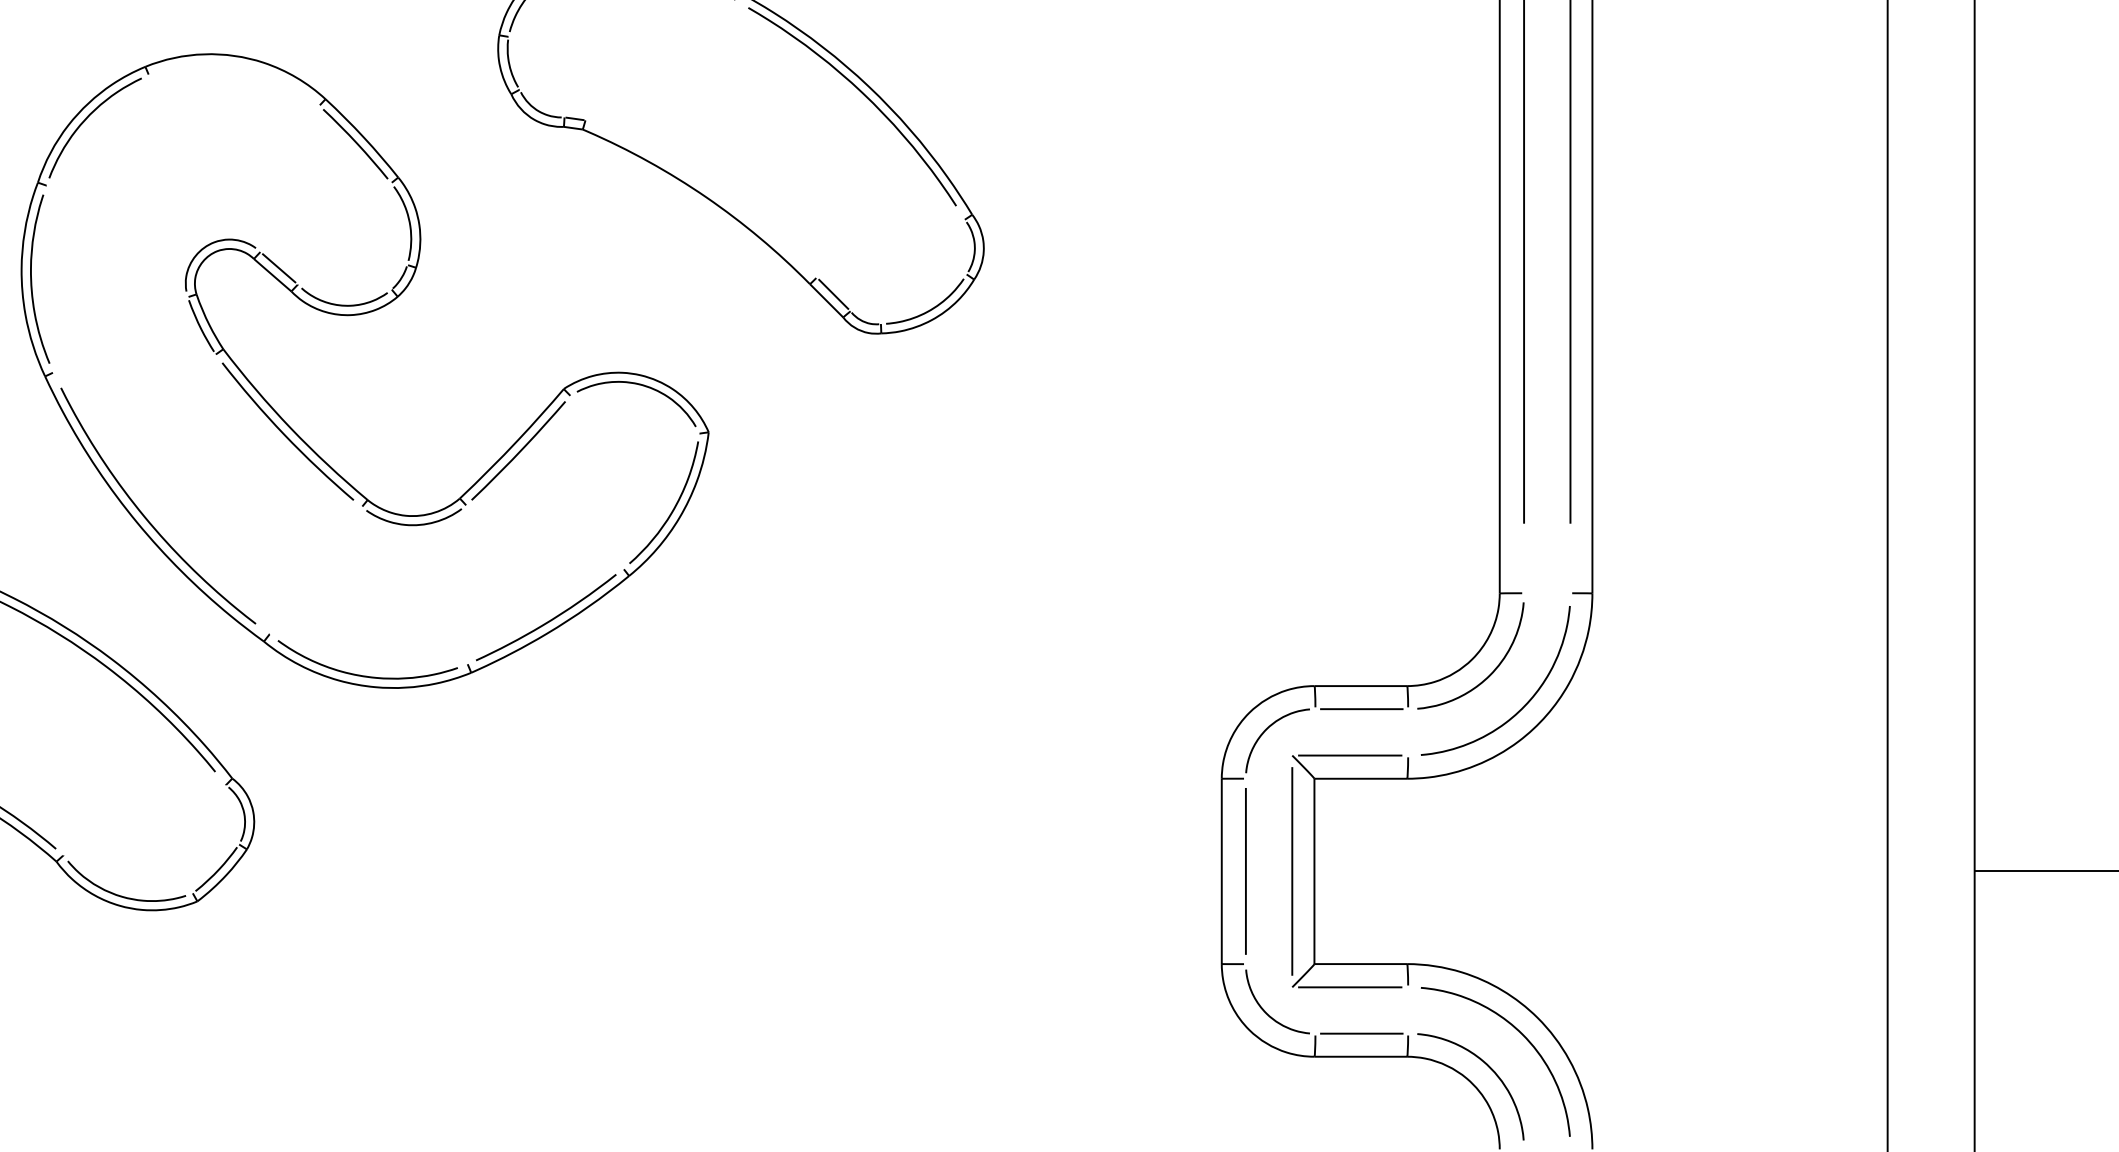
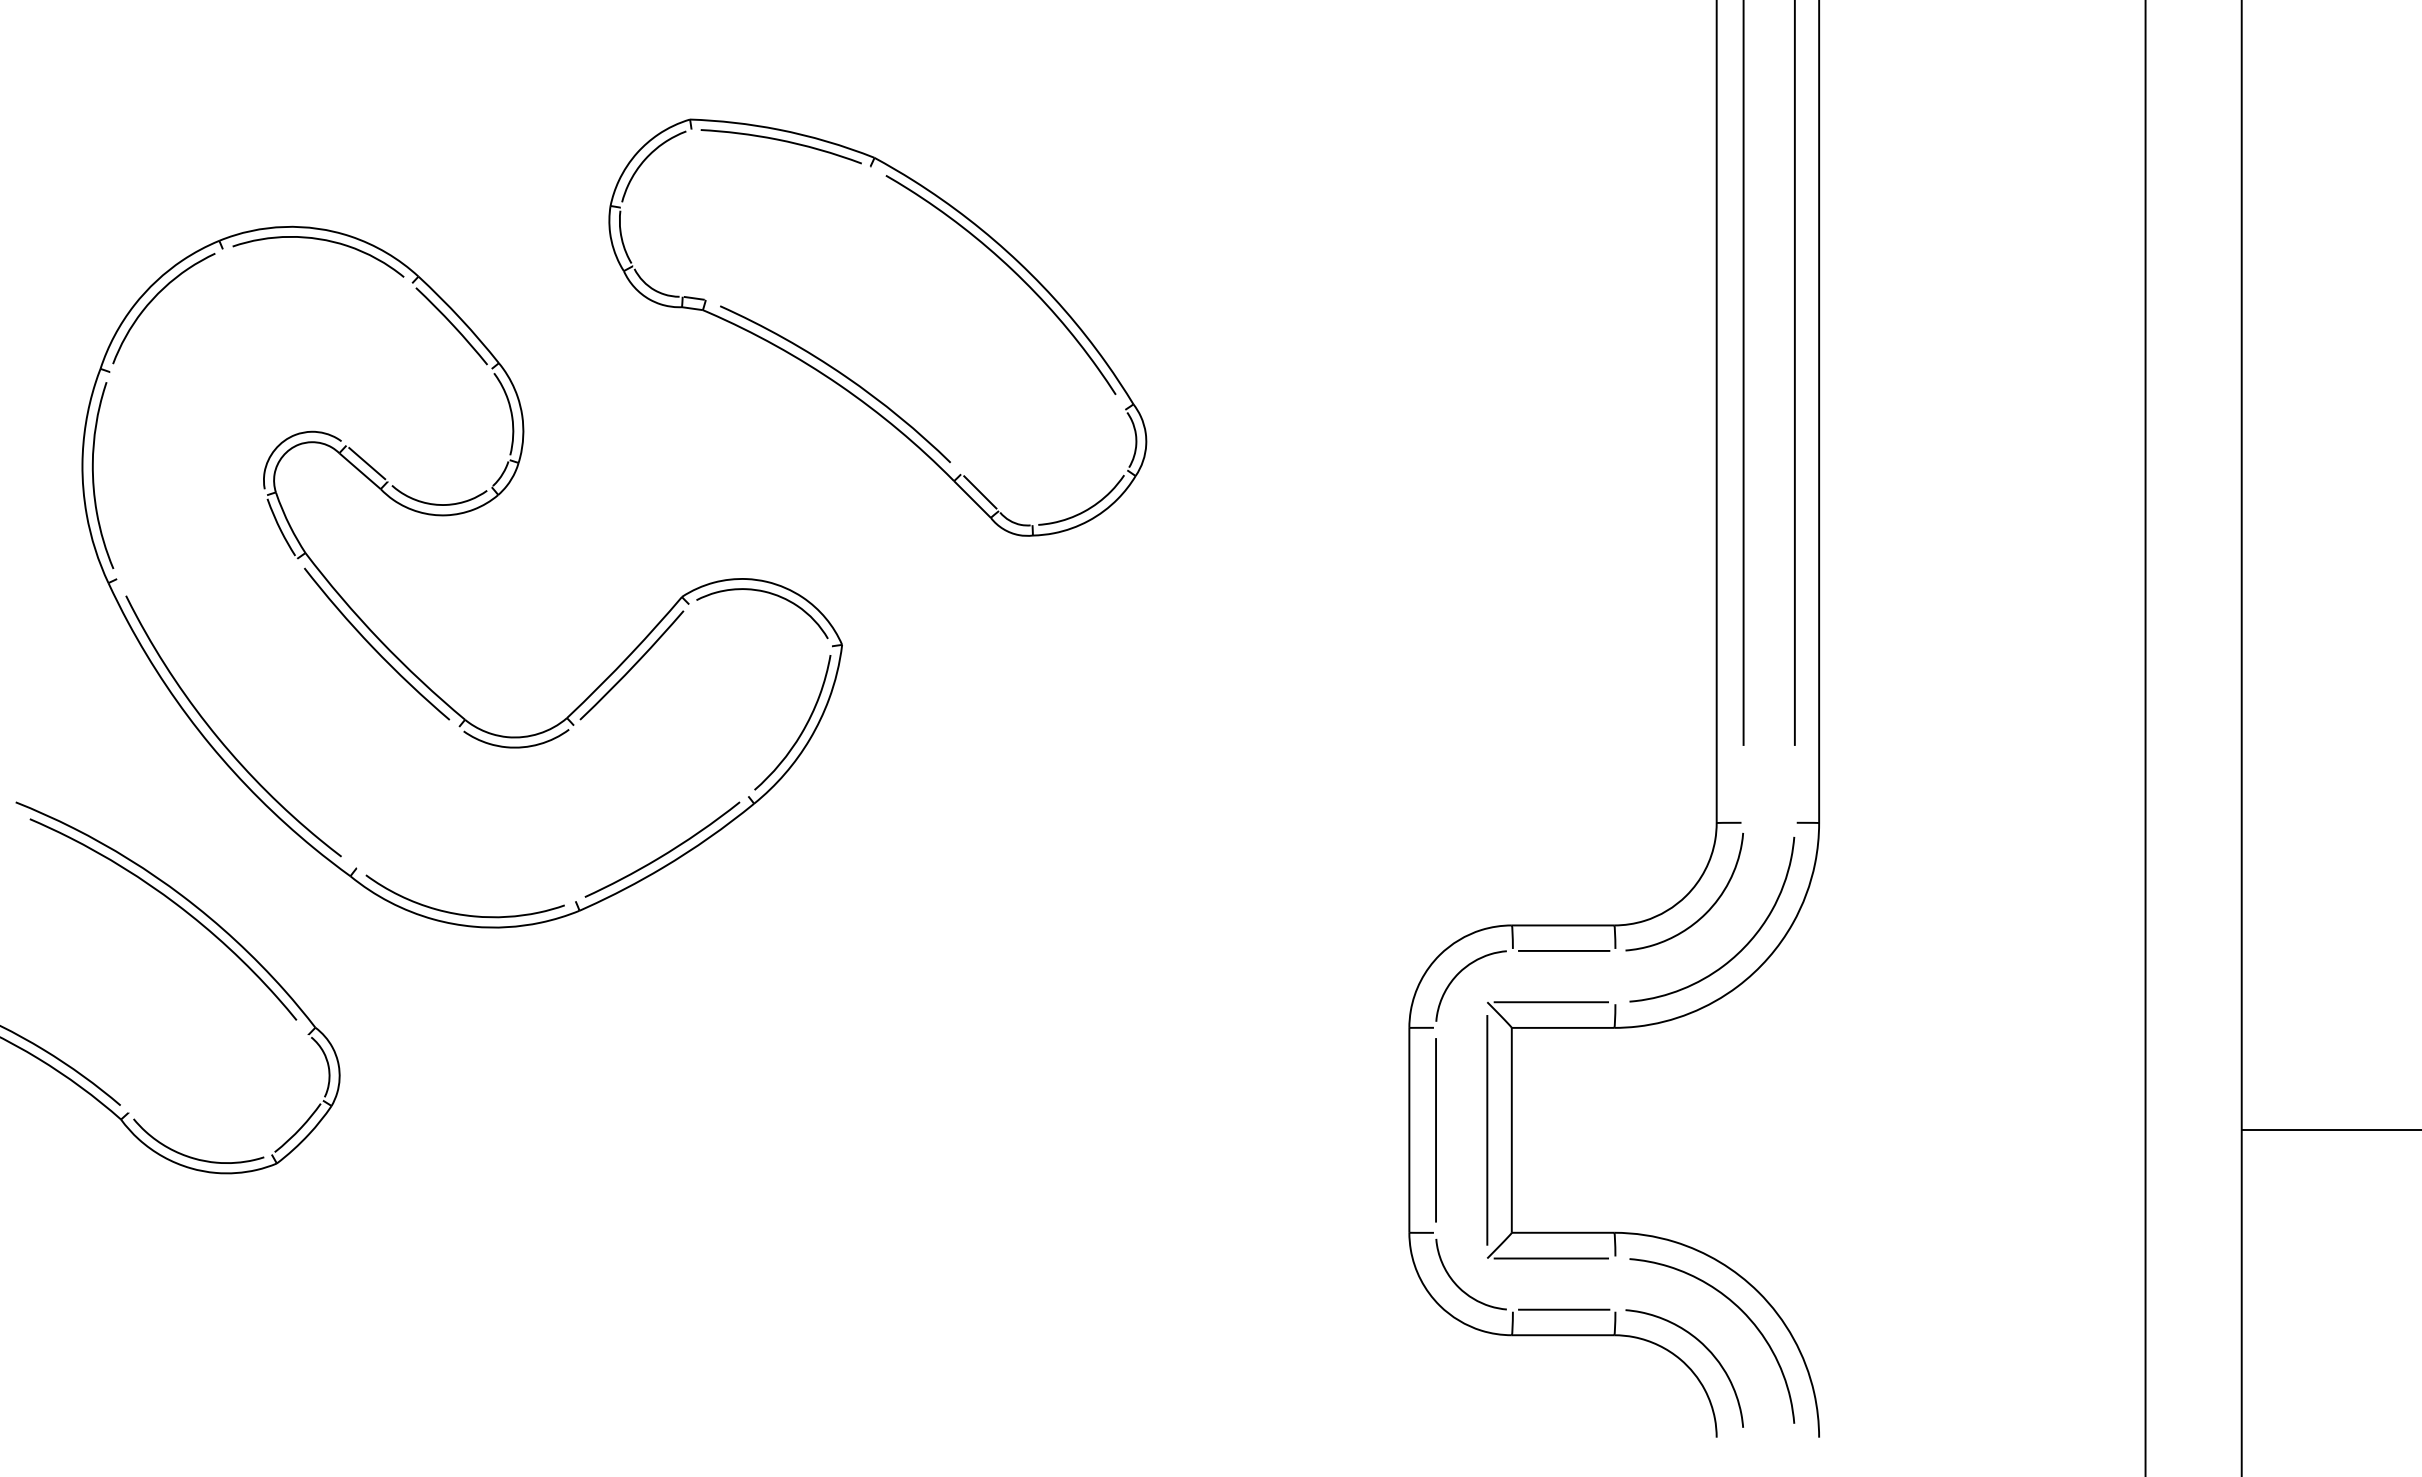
curve: (235, 66) -> (319, 240), added
curve: (707, 187) -> (840, 374), added

